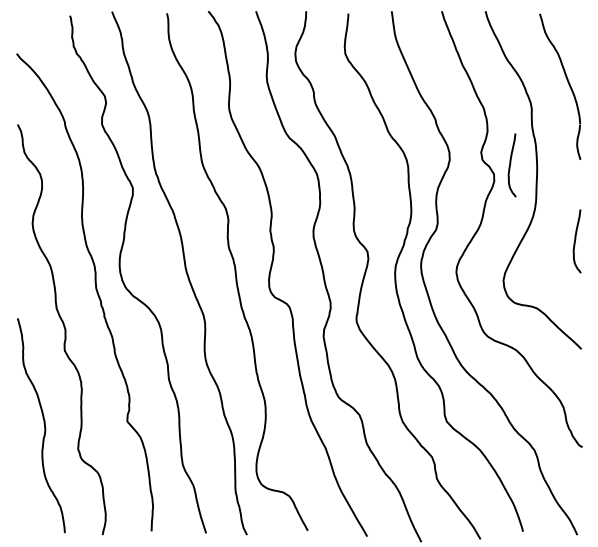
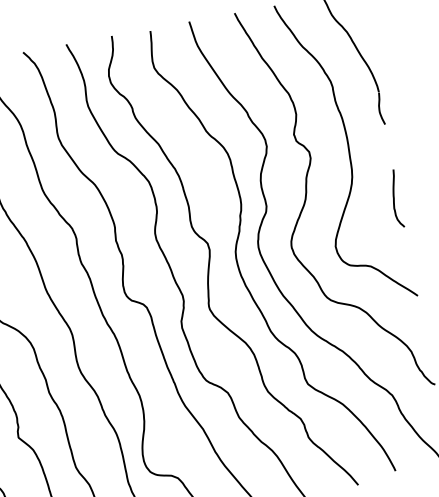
curve: (510, 165) -> (322, 141), removed

